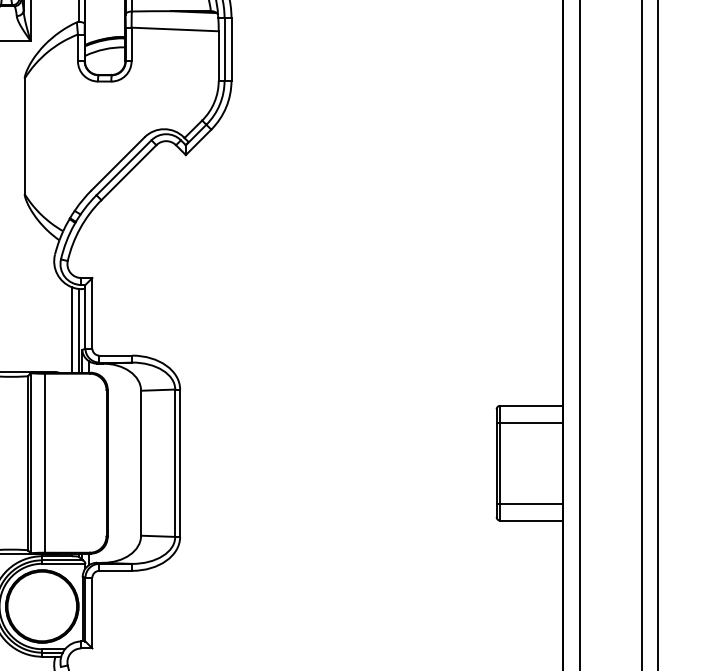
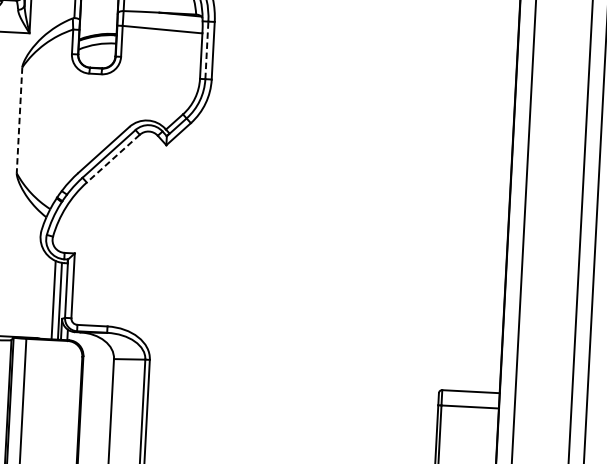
line: (224, 49) -> (206, 50), solid -> dashed
line: (24, 136) -> (19, 120), solid -> dashed
line: (128, 172) -> (112, 158), solid -> dashed

